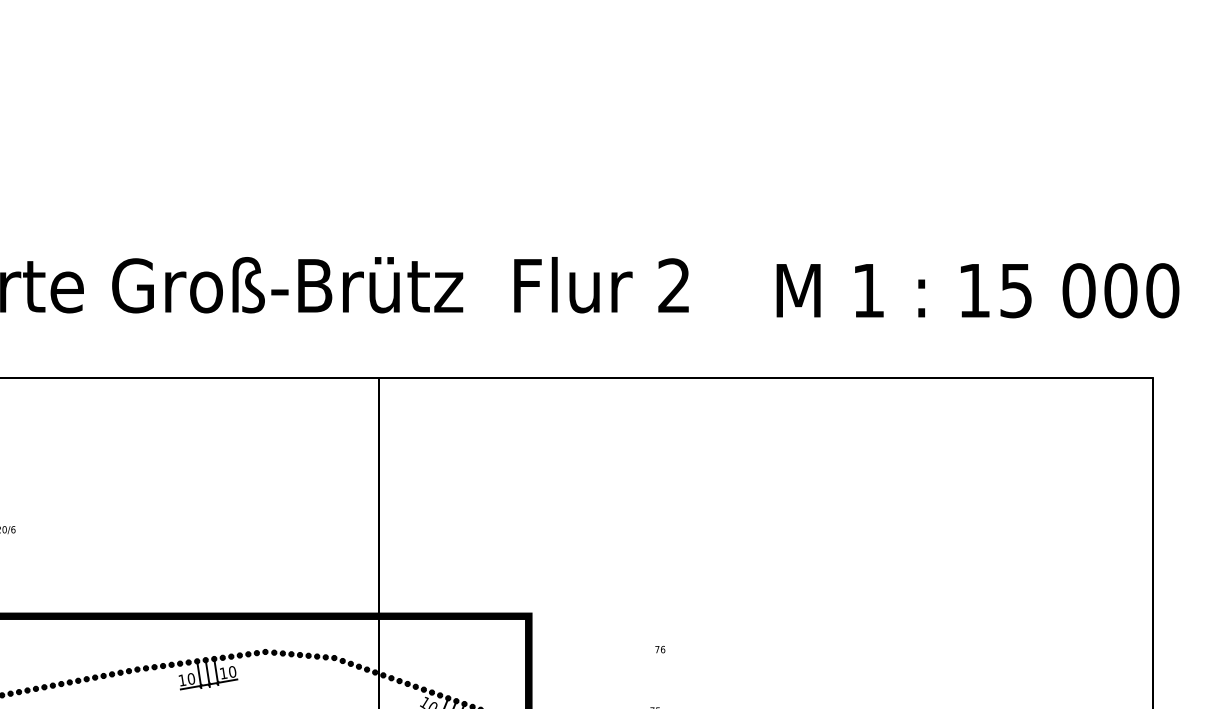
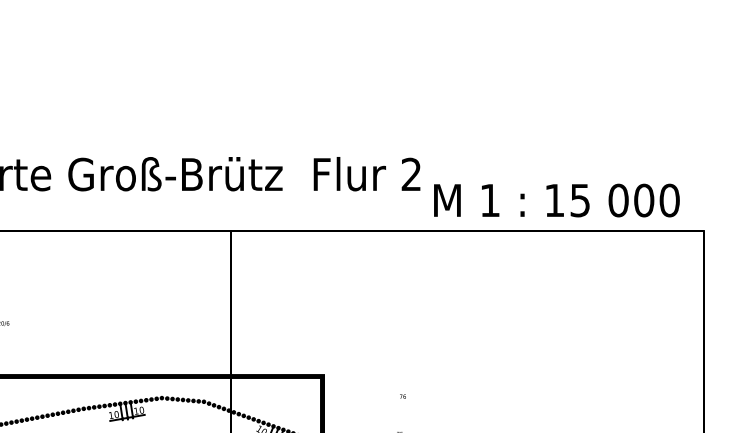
text: (977, 290) -> (556, 200), moved

